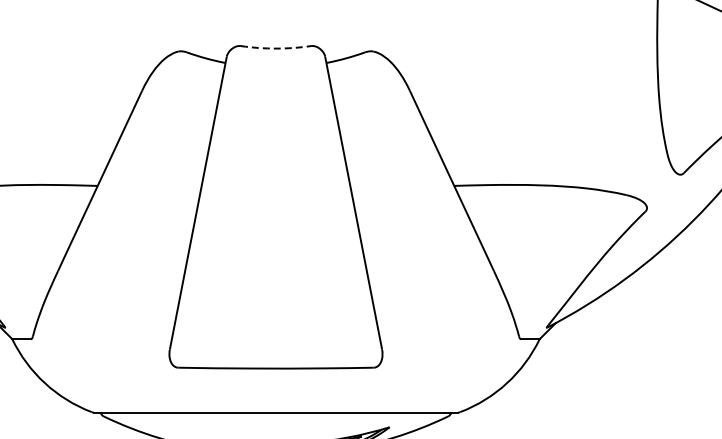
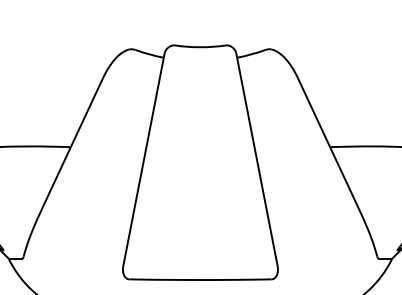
arc: (276, 48) -> (200, 47), dashed -> solid

